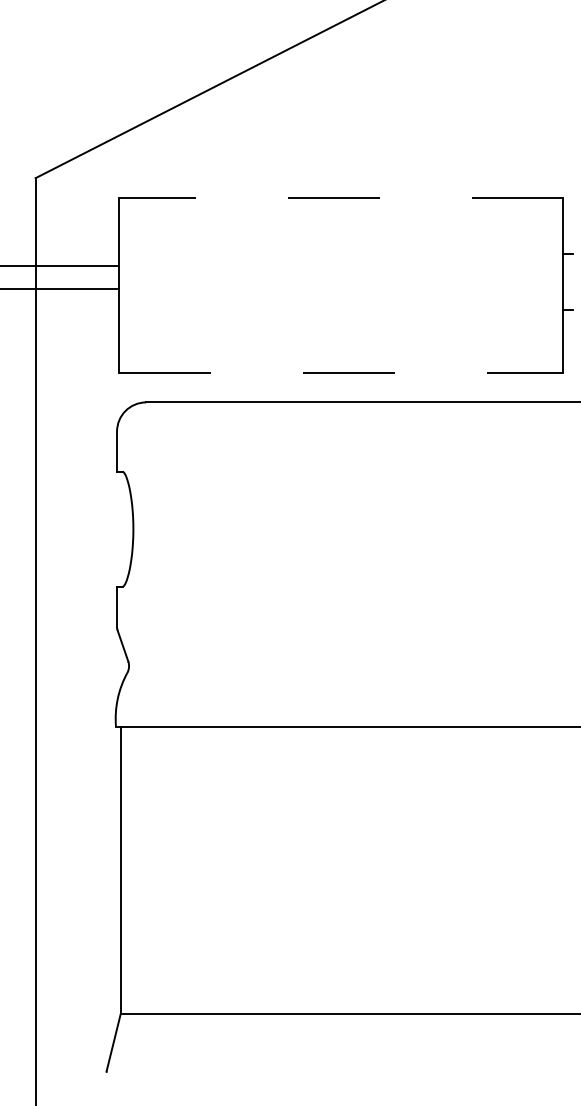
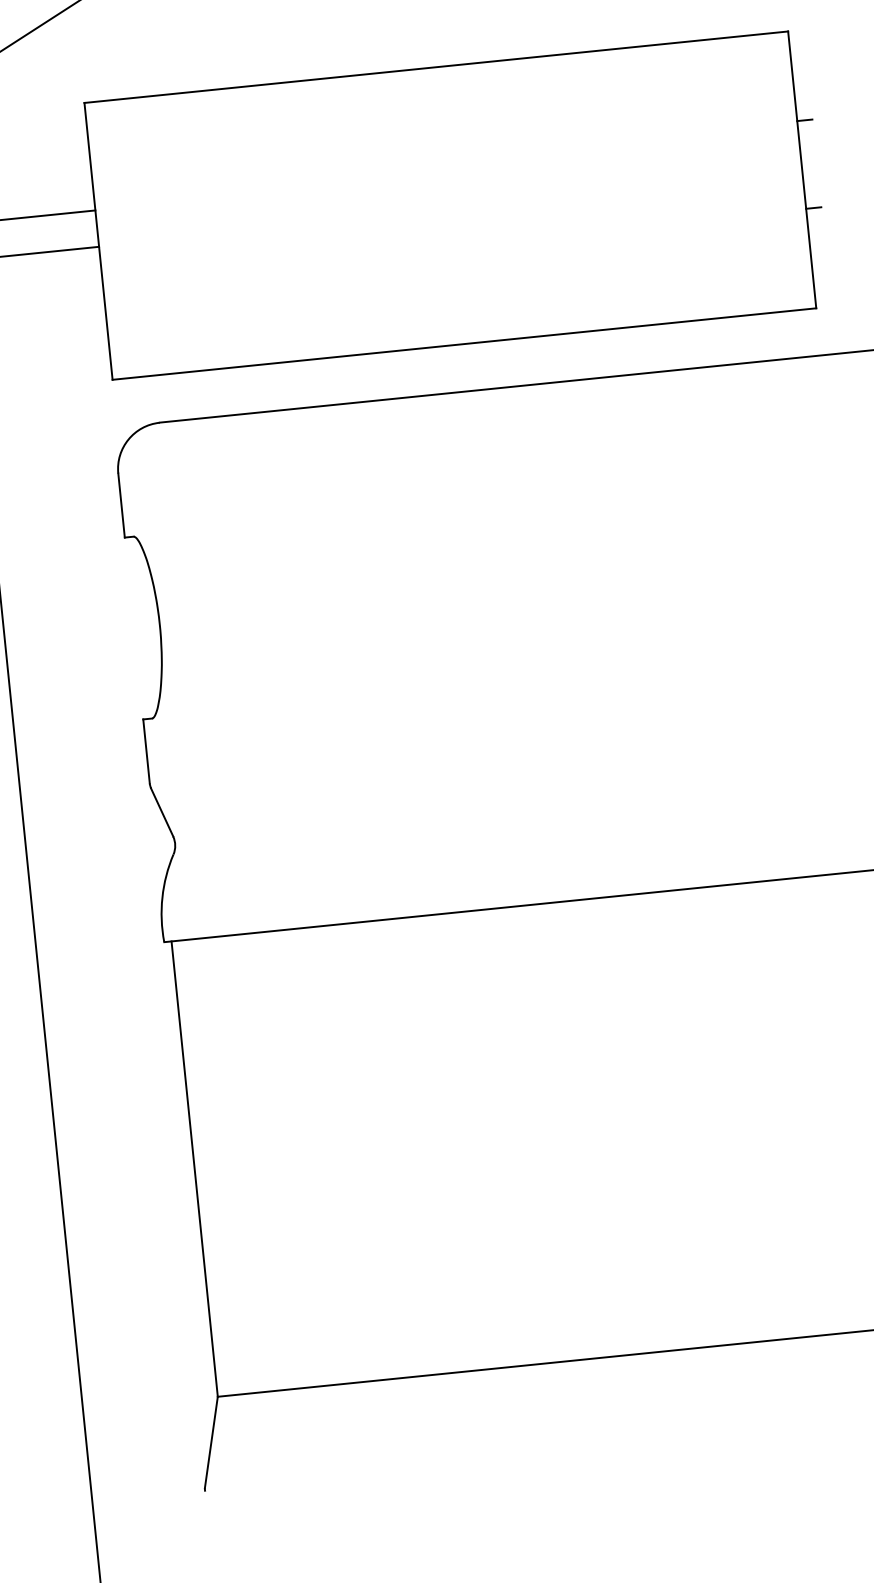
line: (341, 197) -> (436, 66), dashed -> solid
line: (341, 372) -> (464, 343), dashed -> solid

